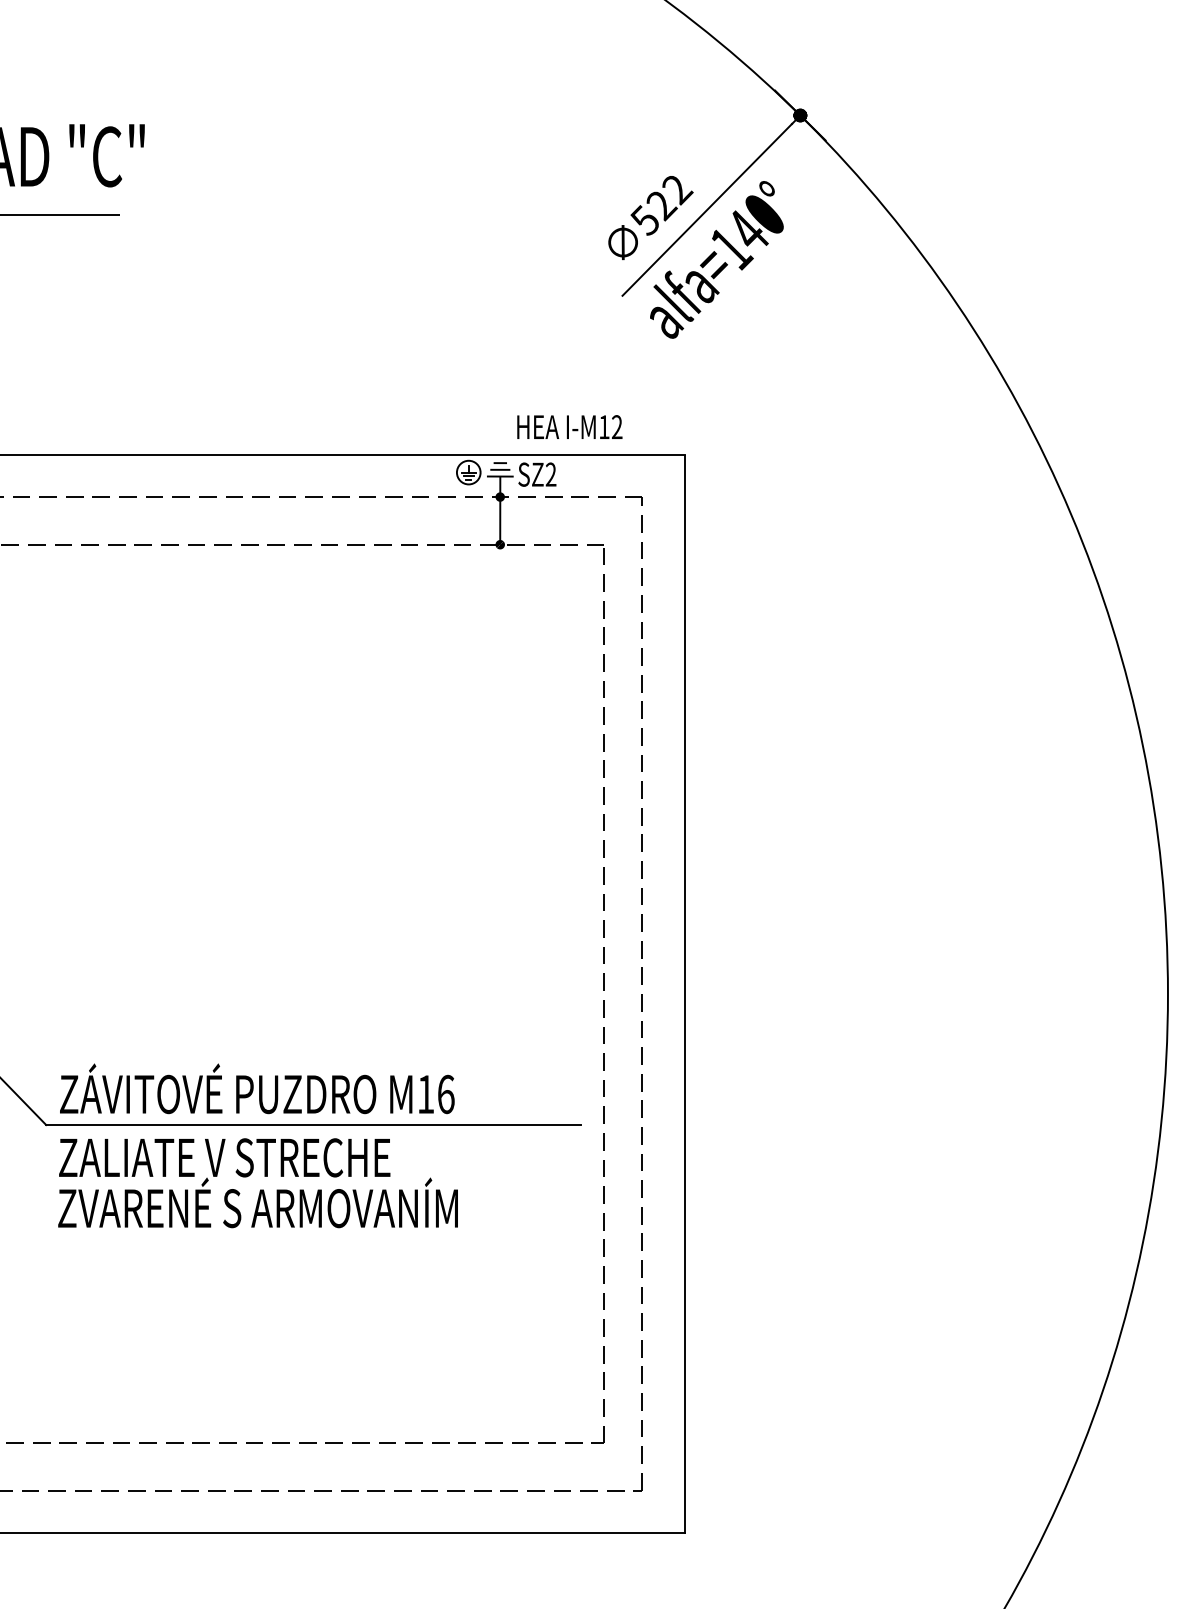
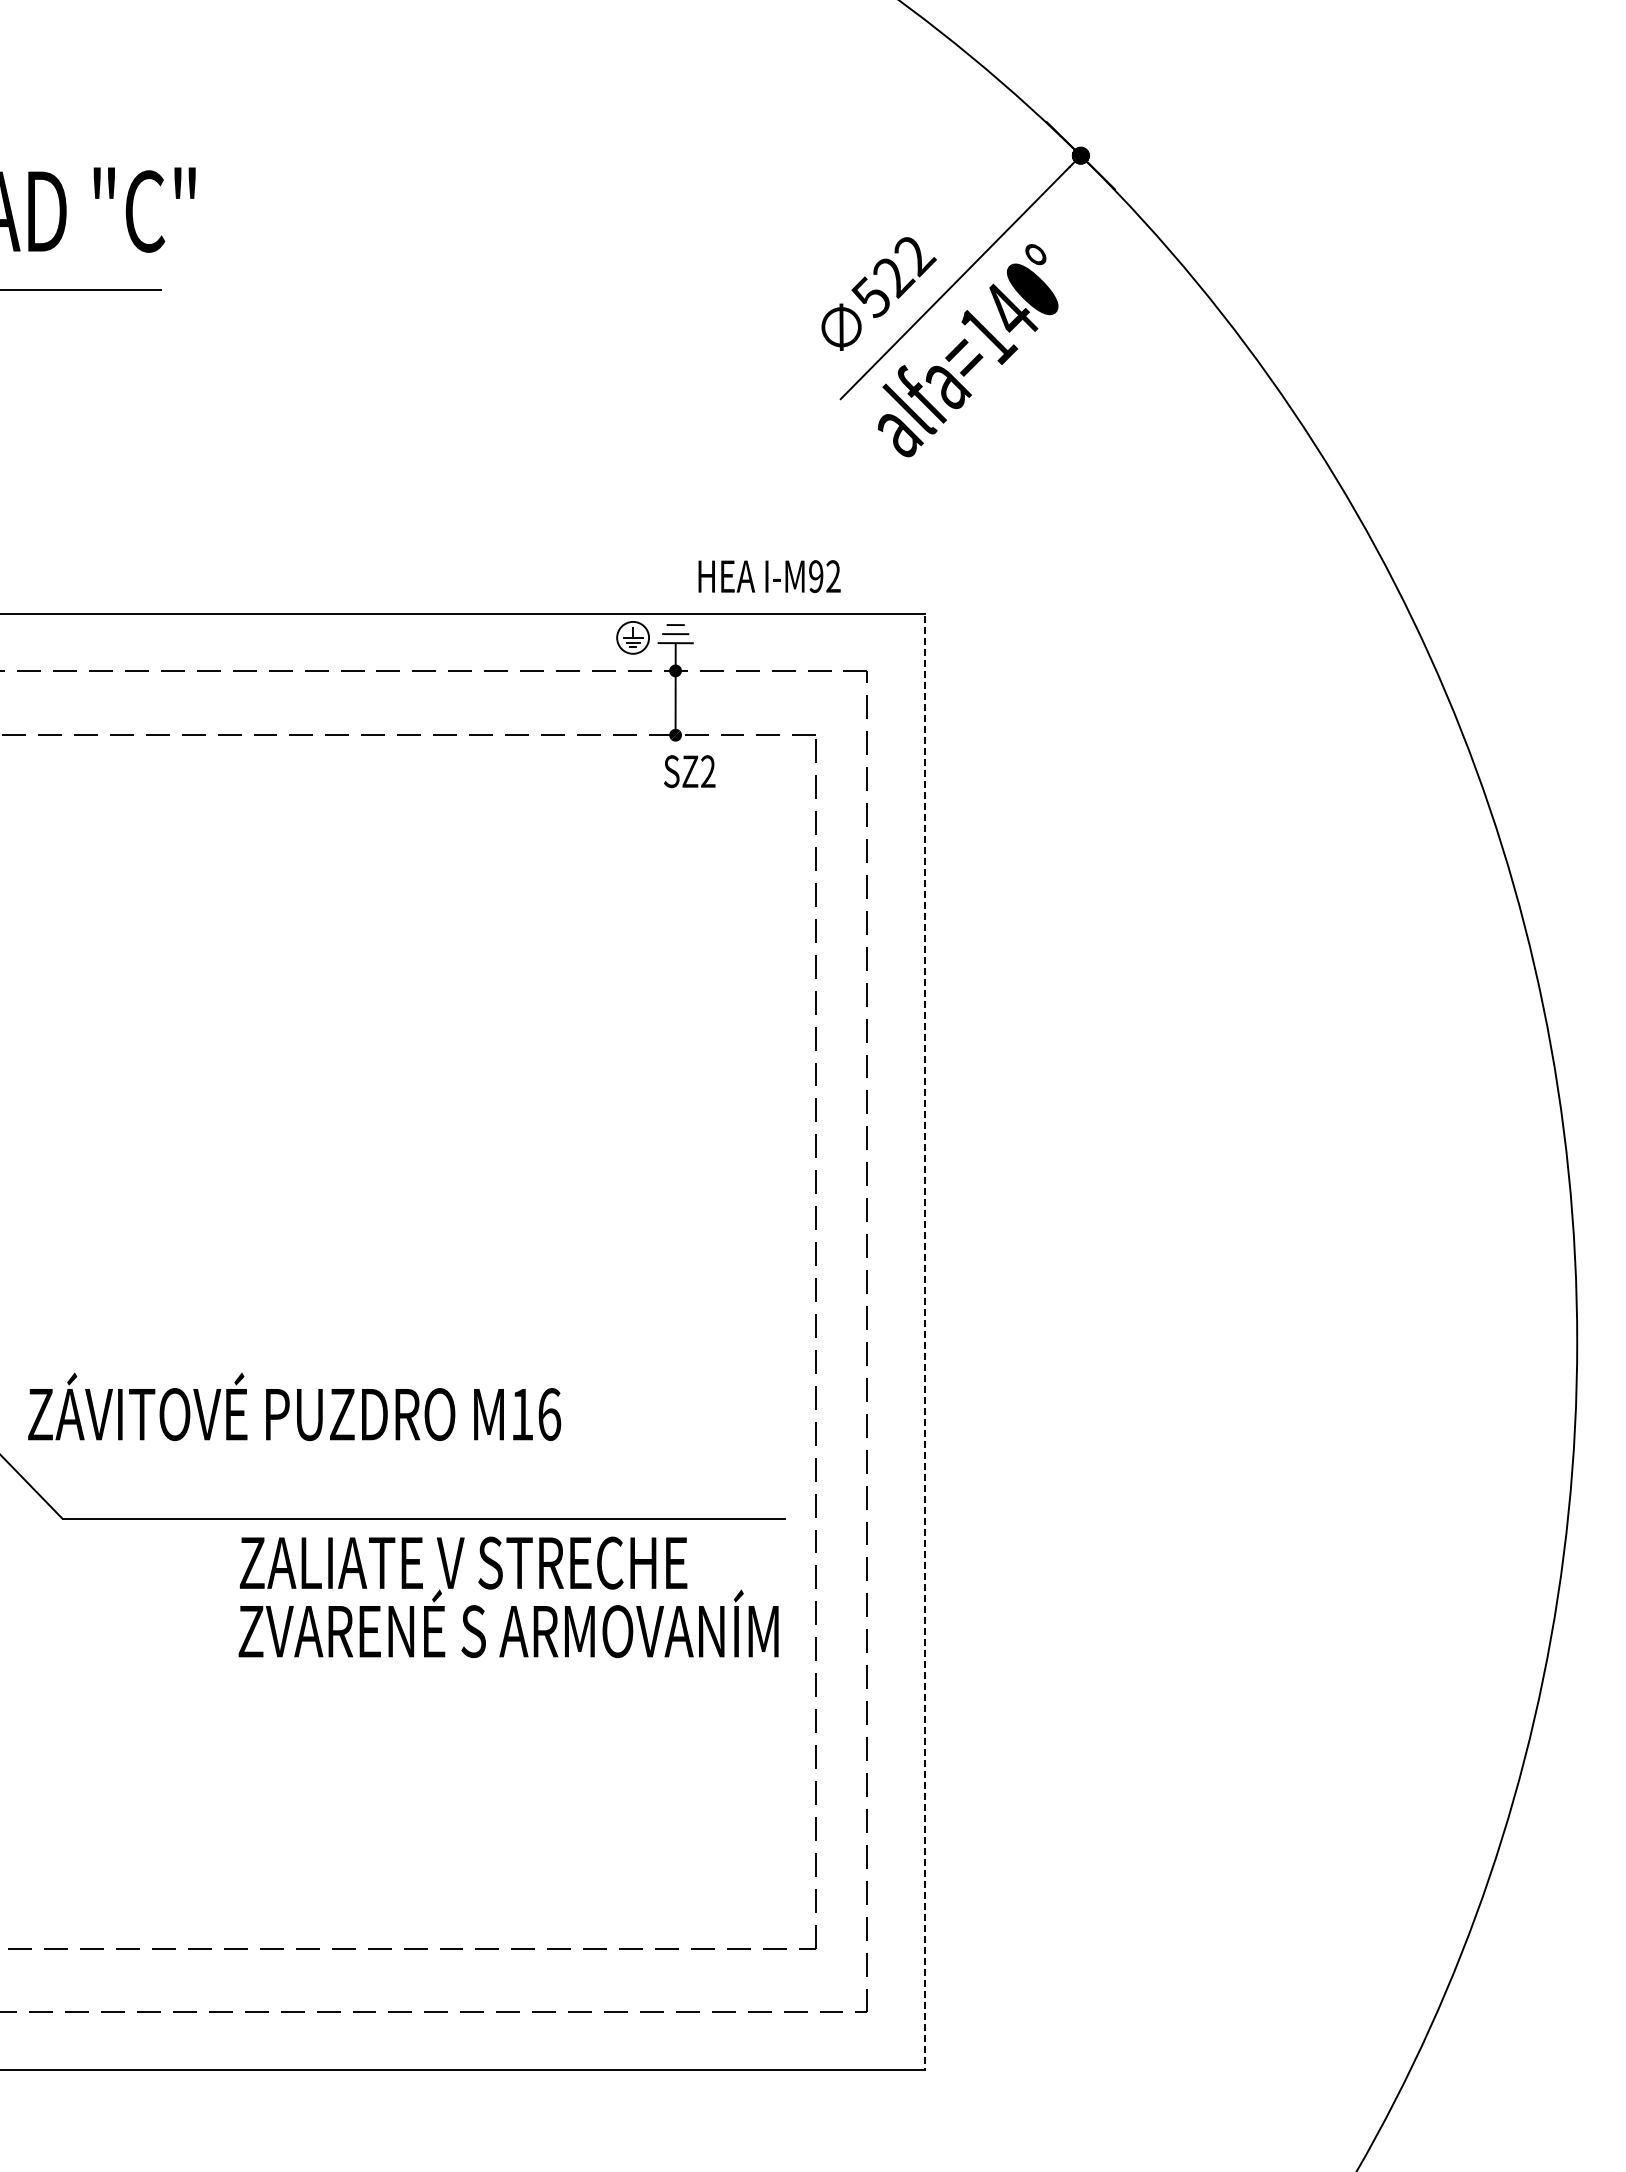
text: (604, 427) -> (816, 576), I-M12 -> I-M92
text: (537, 474) -> (689, 771), moved
line: (684, 995) -> (924, 1343), solid -> dashed
text: (257, 1088) -> (294, 1406), moved
text: (257, 1183) -> (508, 1597), moved

